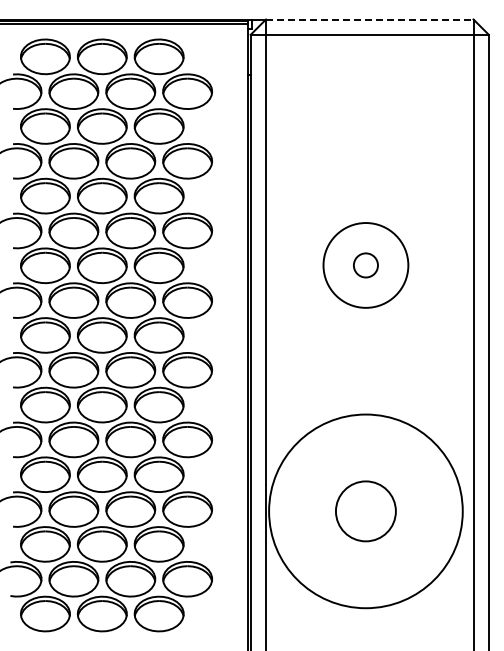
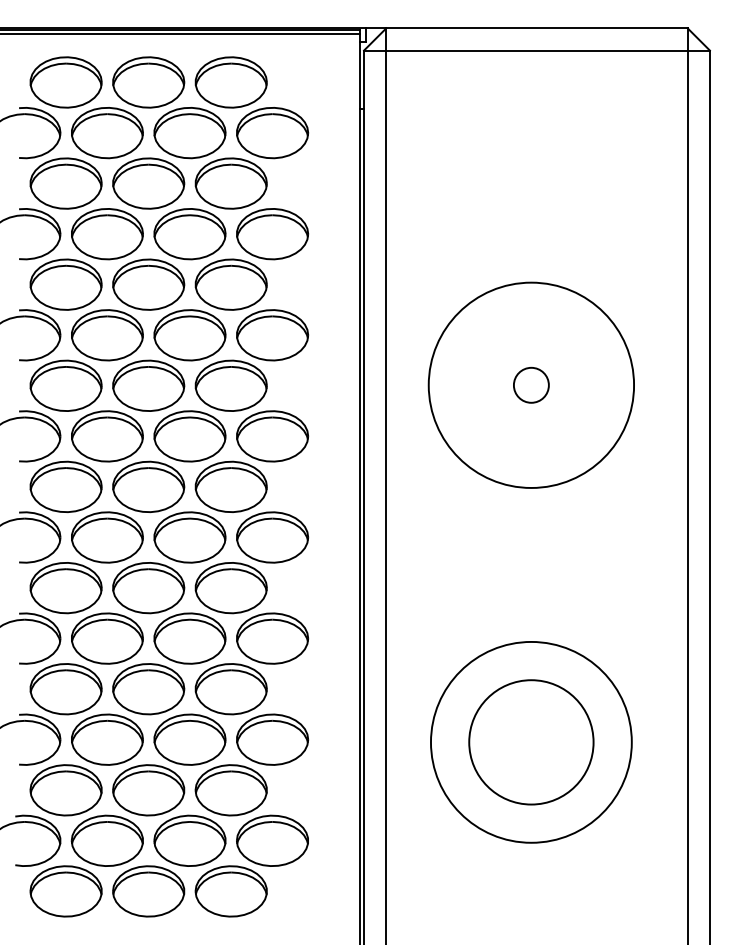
line: (369, 19) -> (536, 28), dashed -> solid
circle: (365, 265) -> (530, 385), size x1.67
circle: (365, 511) -> (530, 742), size x0.71
circle: (365, 511) -> (530, 742), size x1.43

